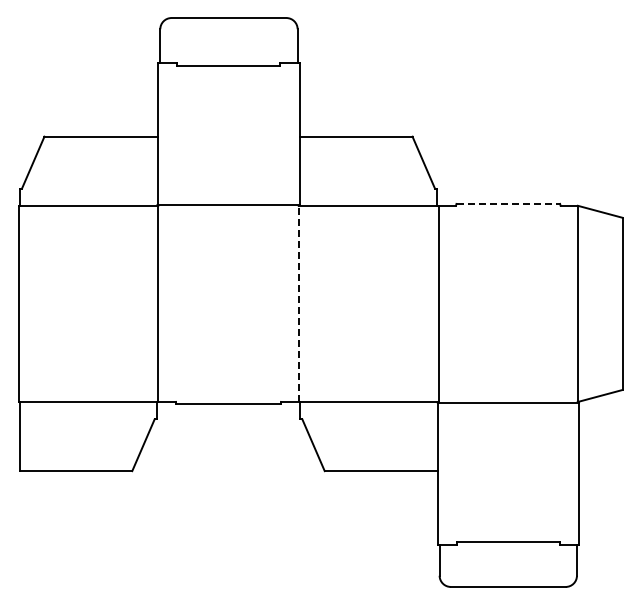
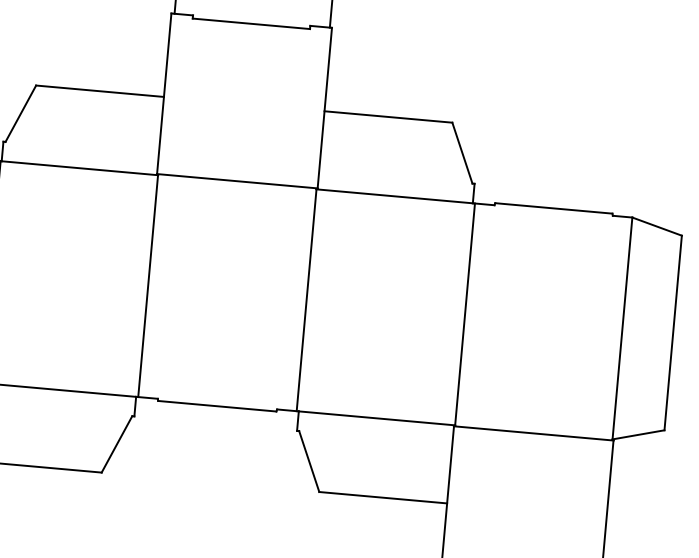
line: (508, 203) -> (554, 207), dashed -> solid
line: (298, 303) -> (306, 299), dashed -> solid

